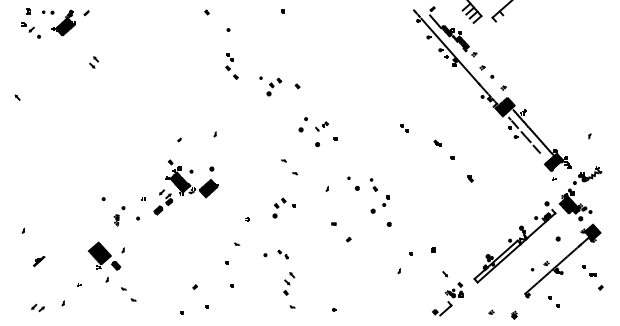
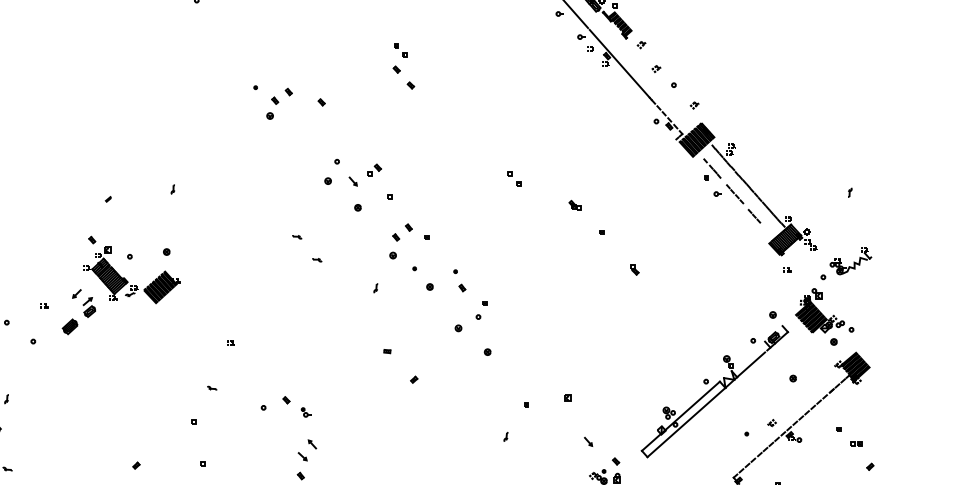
part: (231, 66) -> (402, 66), moved
part: (321, 126) -> (364, 175), size x1.43
part: (283, 207) -> (408, 240), moved
part: (283, 254) -> (296, 406), size x1.43

